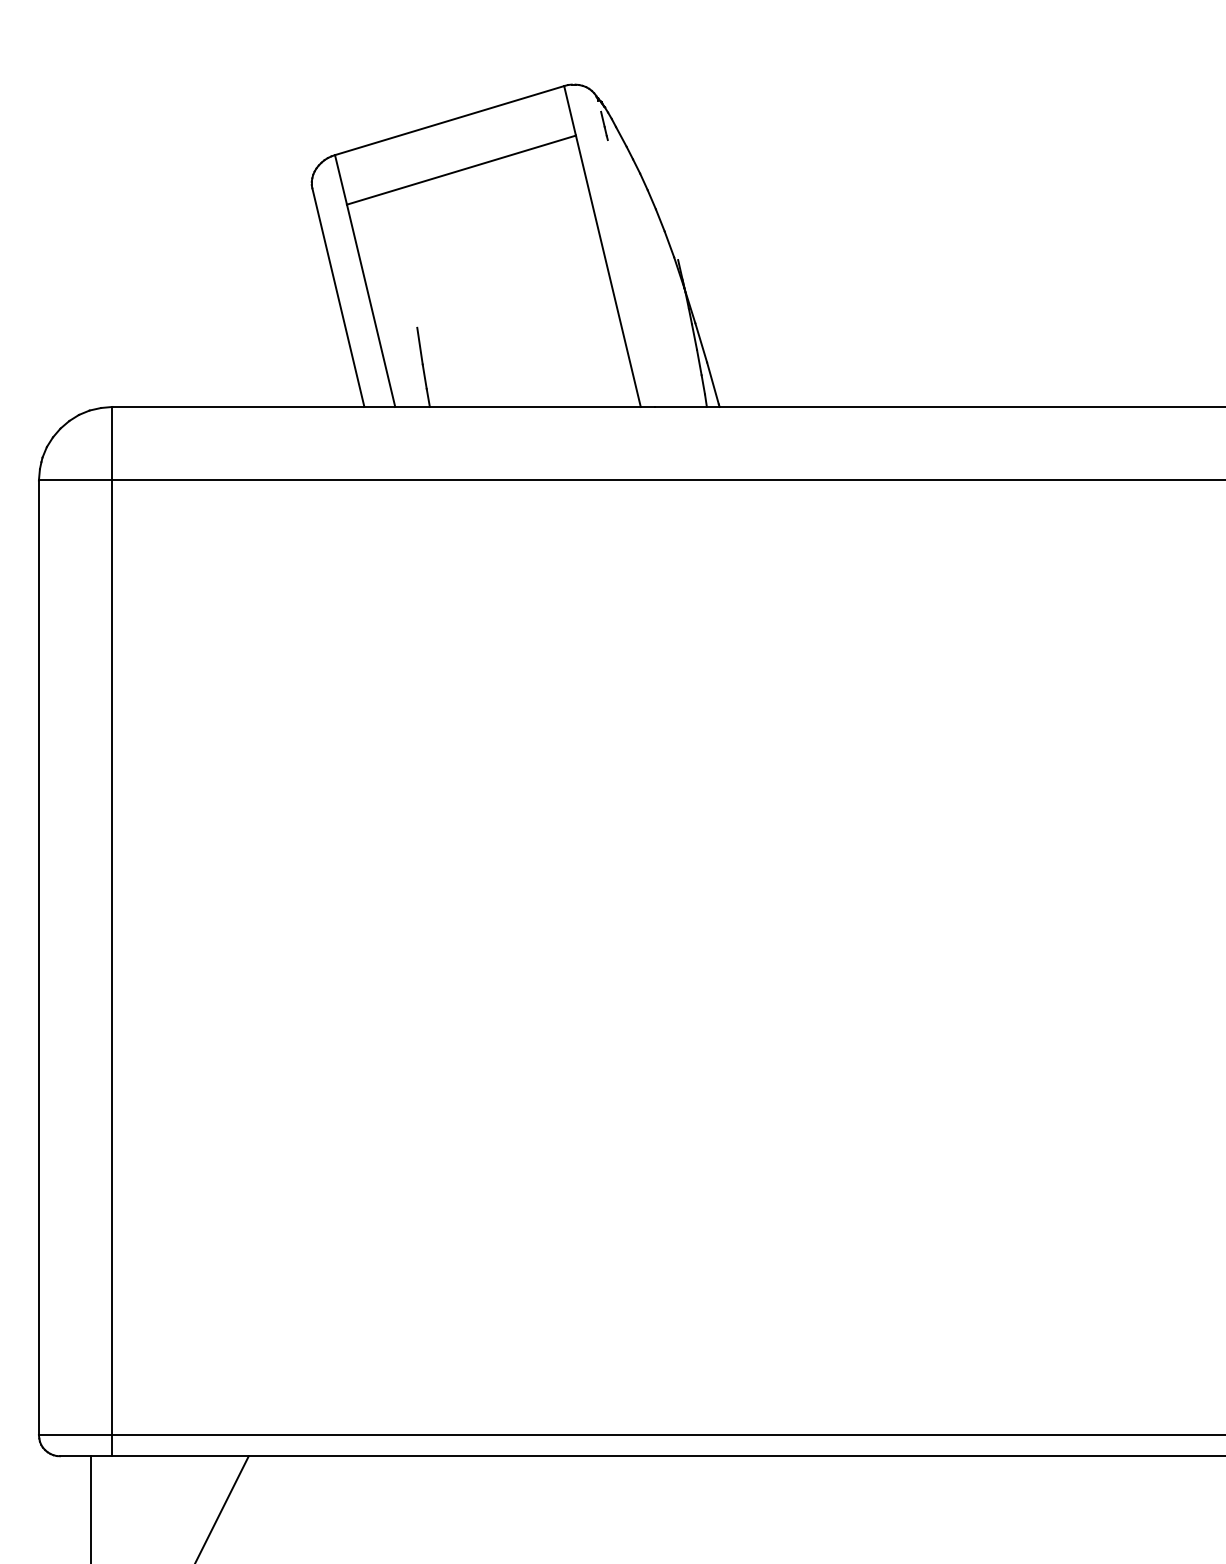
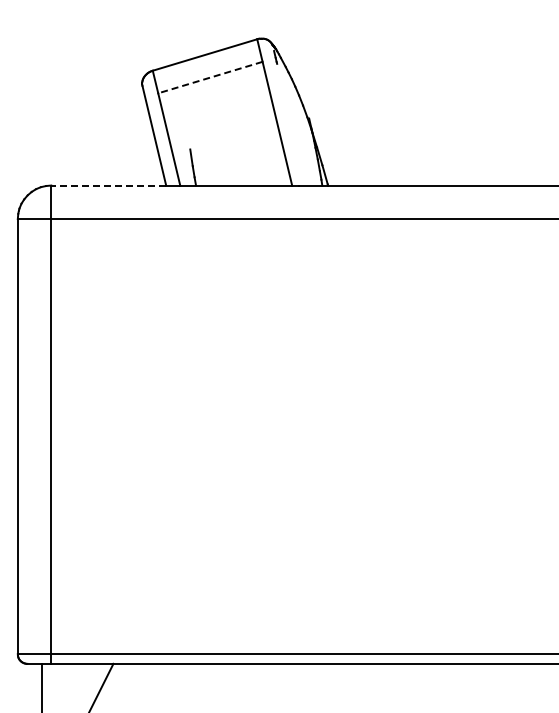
line: (461, 169) -> (210, 77), solid -> dashed
line: (237, 406) -> (108, 185), solid -> dashed

